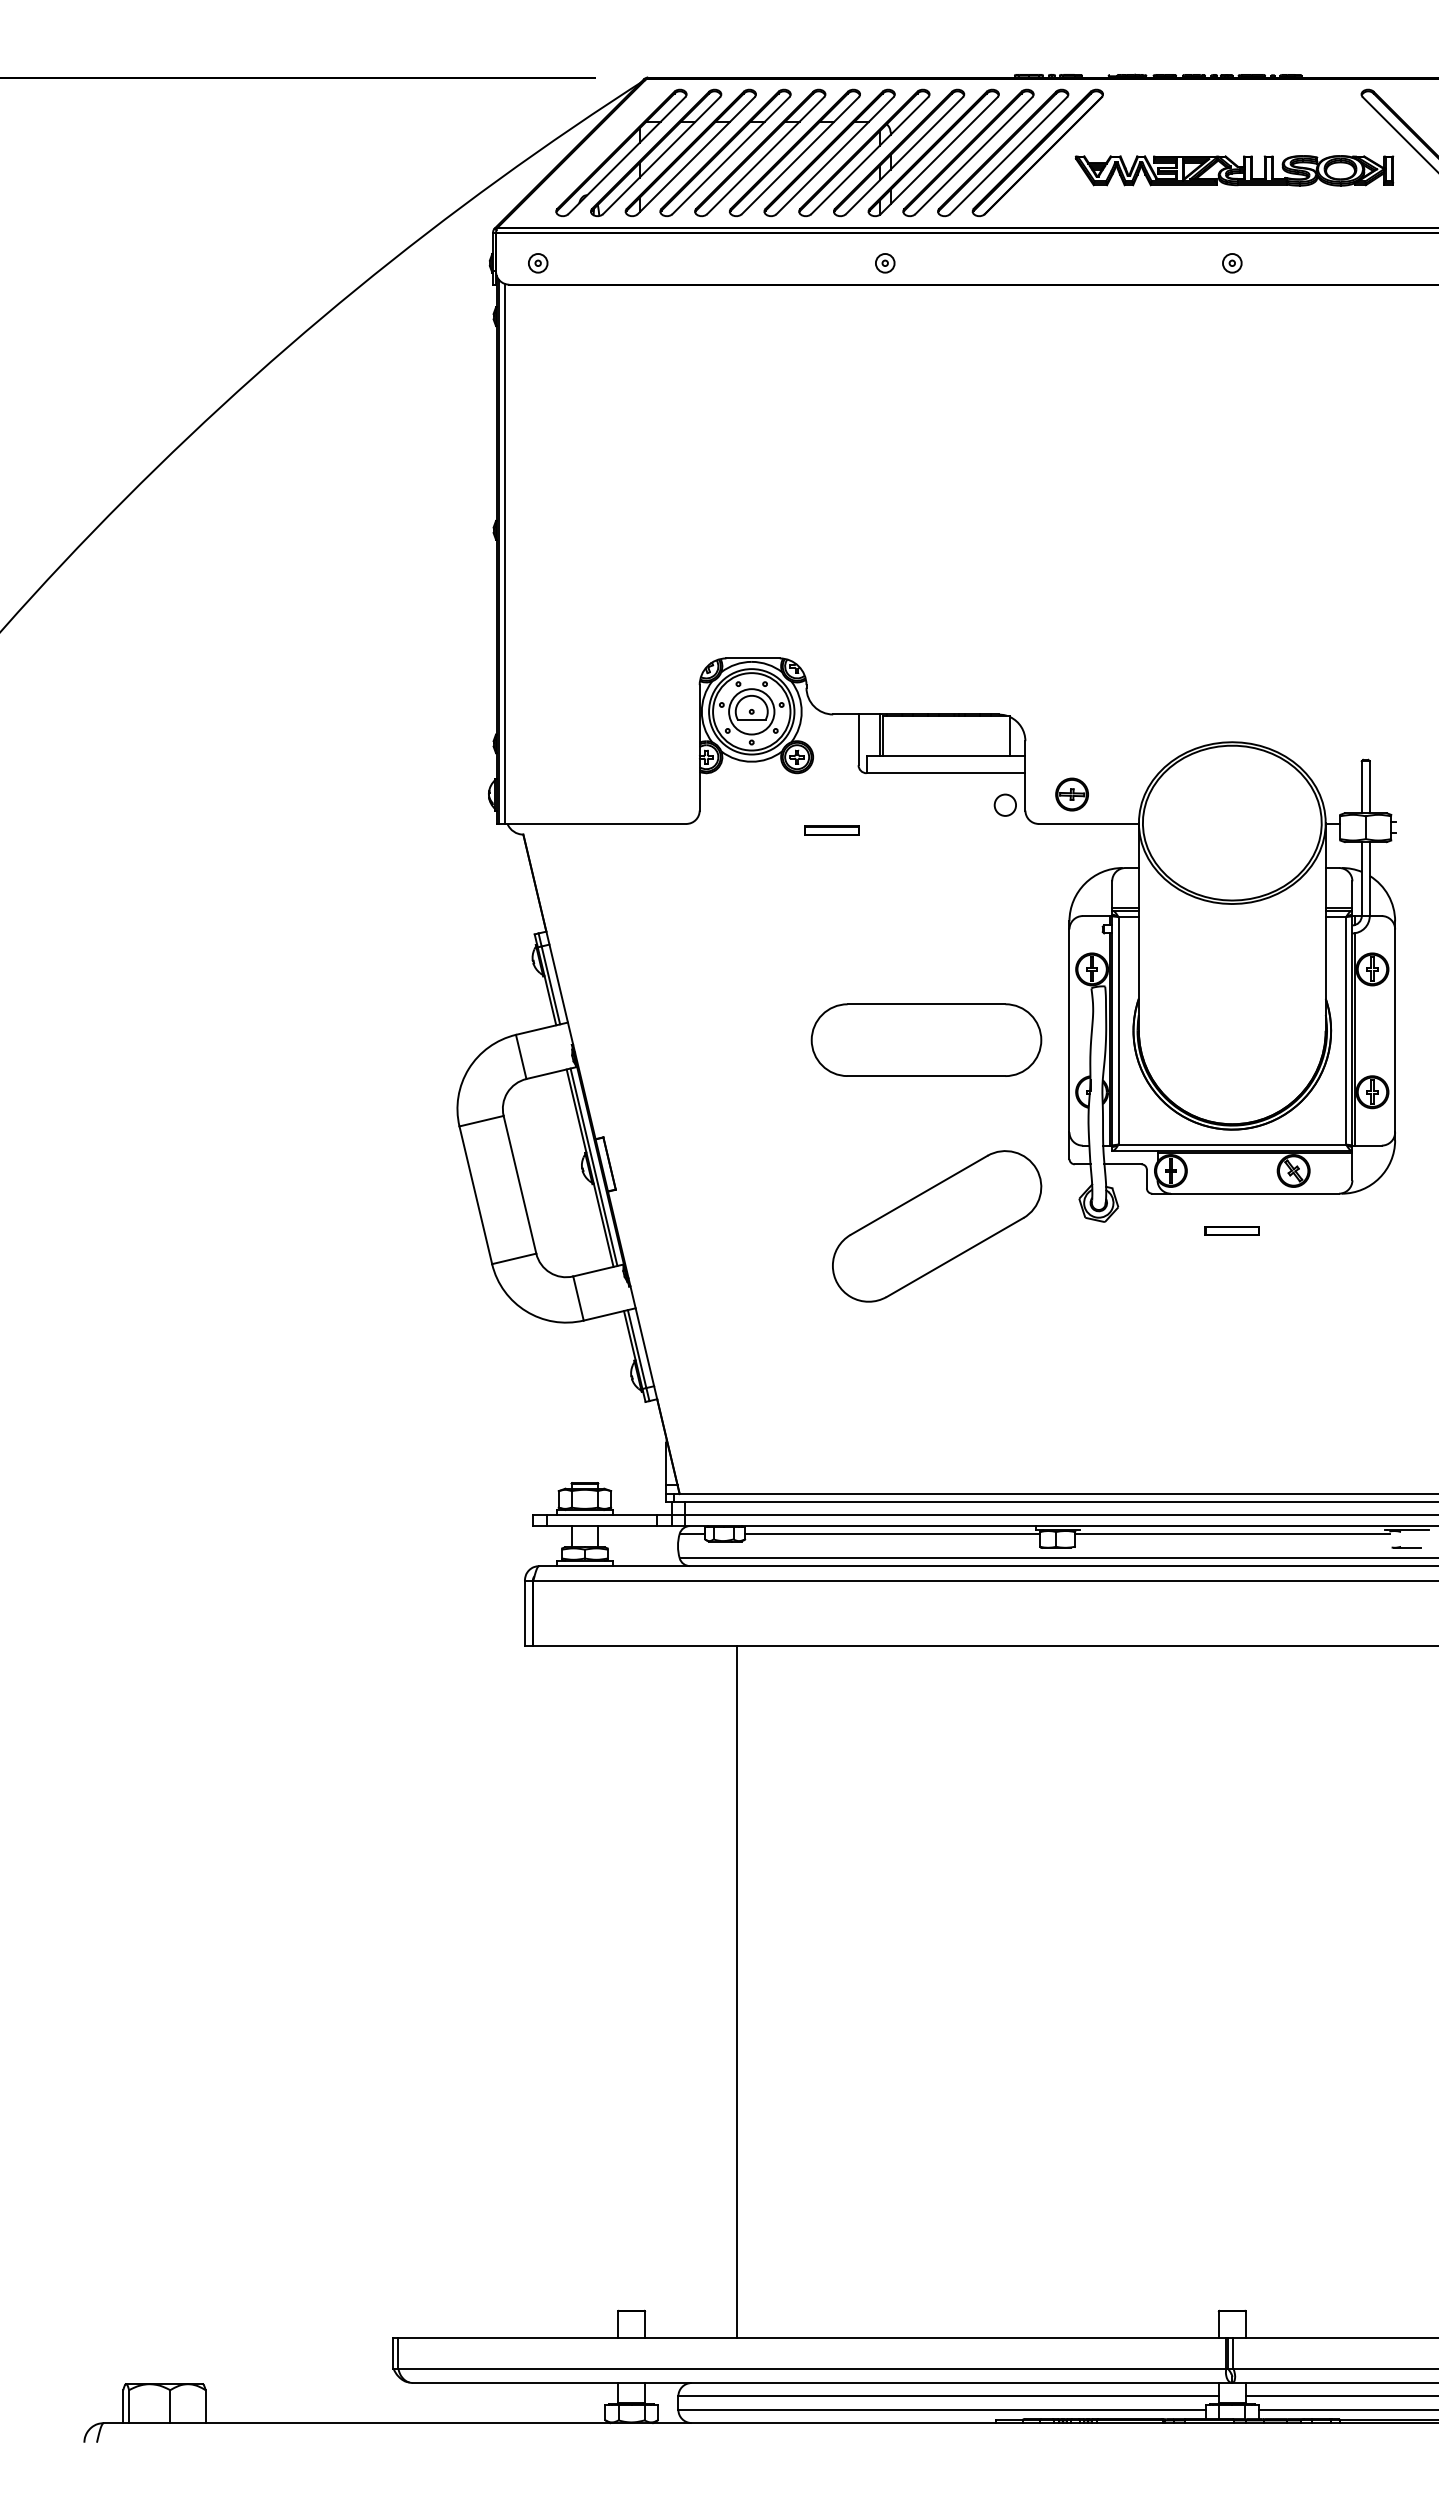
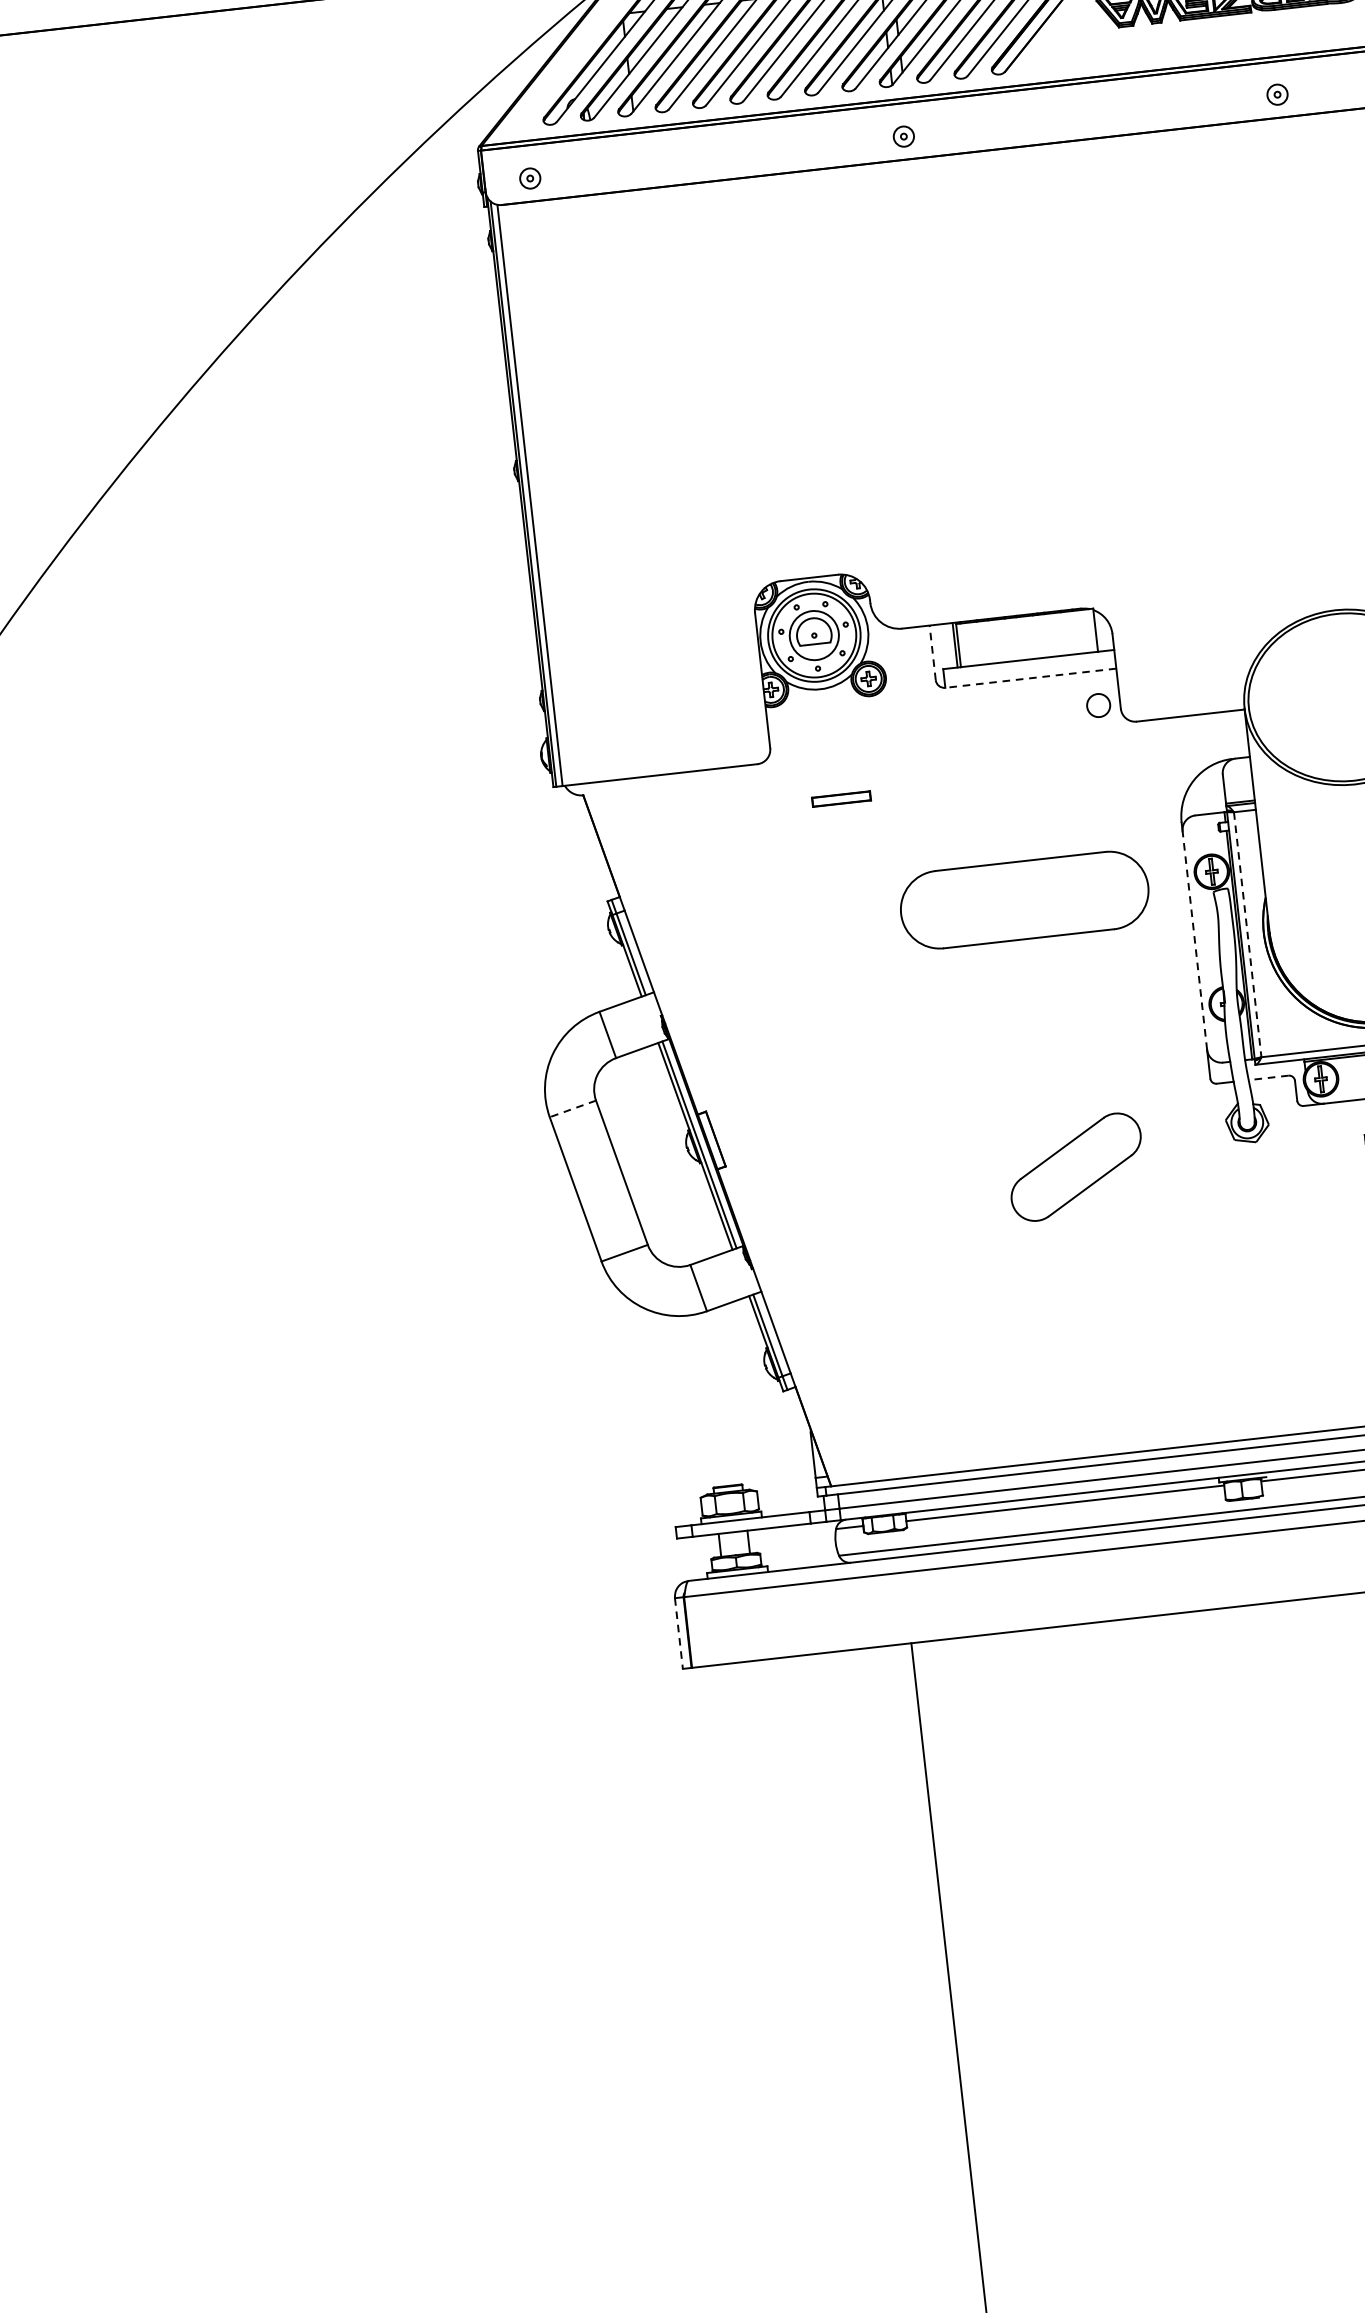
line: (858, 739) -> (932, 652), solid -> dashed
line: (945, 773) -> (1030, 678), solid -> dashed
part: (1071, 794) -> (1168, 685), removed
part: (831, 830) -> (841, 799), moved
line: (1069, 1030) -> (1194, 940), solid -> dashed
line: (1118, 1030) -> (1247, 934), solid -> dashed
part: (926, 1039) -> (1024, 899), moved
line: (481, 1121) -> (572, 1109), solid -> dashed
line: (1123, 1164) -> (1269, 1078), solid -> dashed
part: (937, 1226) -> (1076, 1167), size x0.6
line: (524, 1613) -> (678, 1633), solid -> dashed

